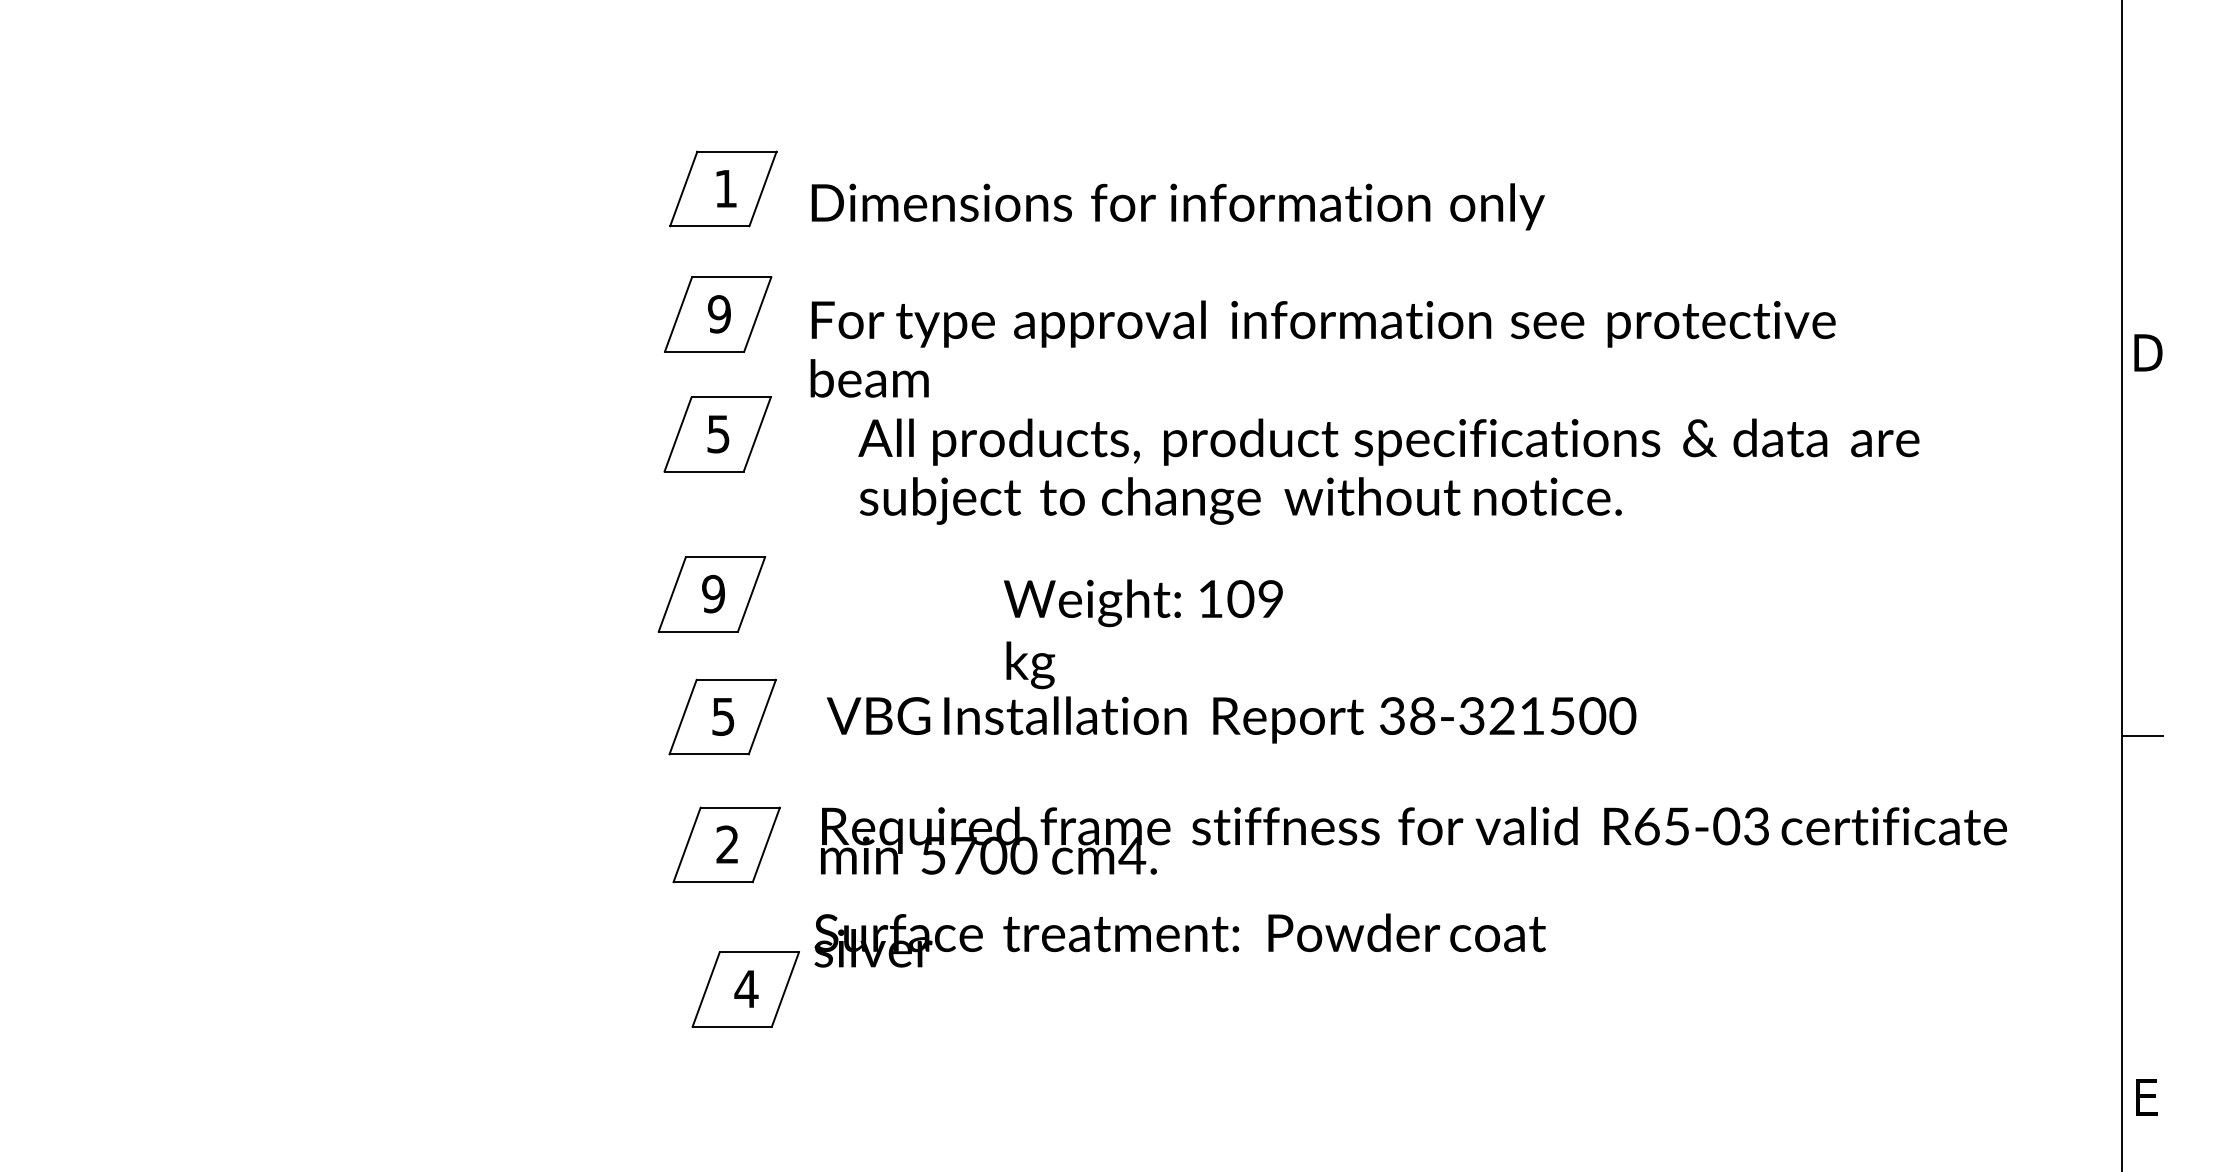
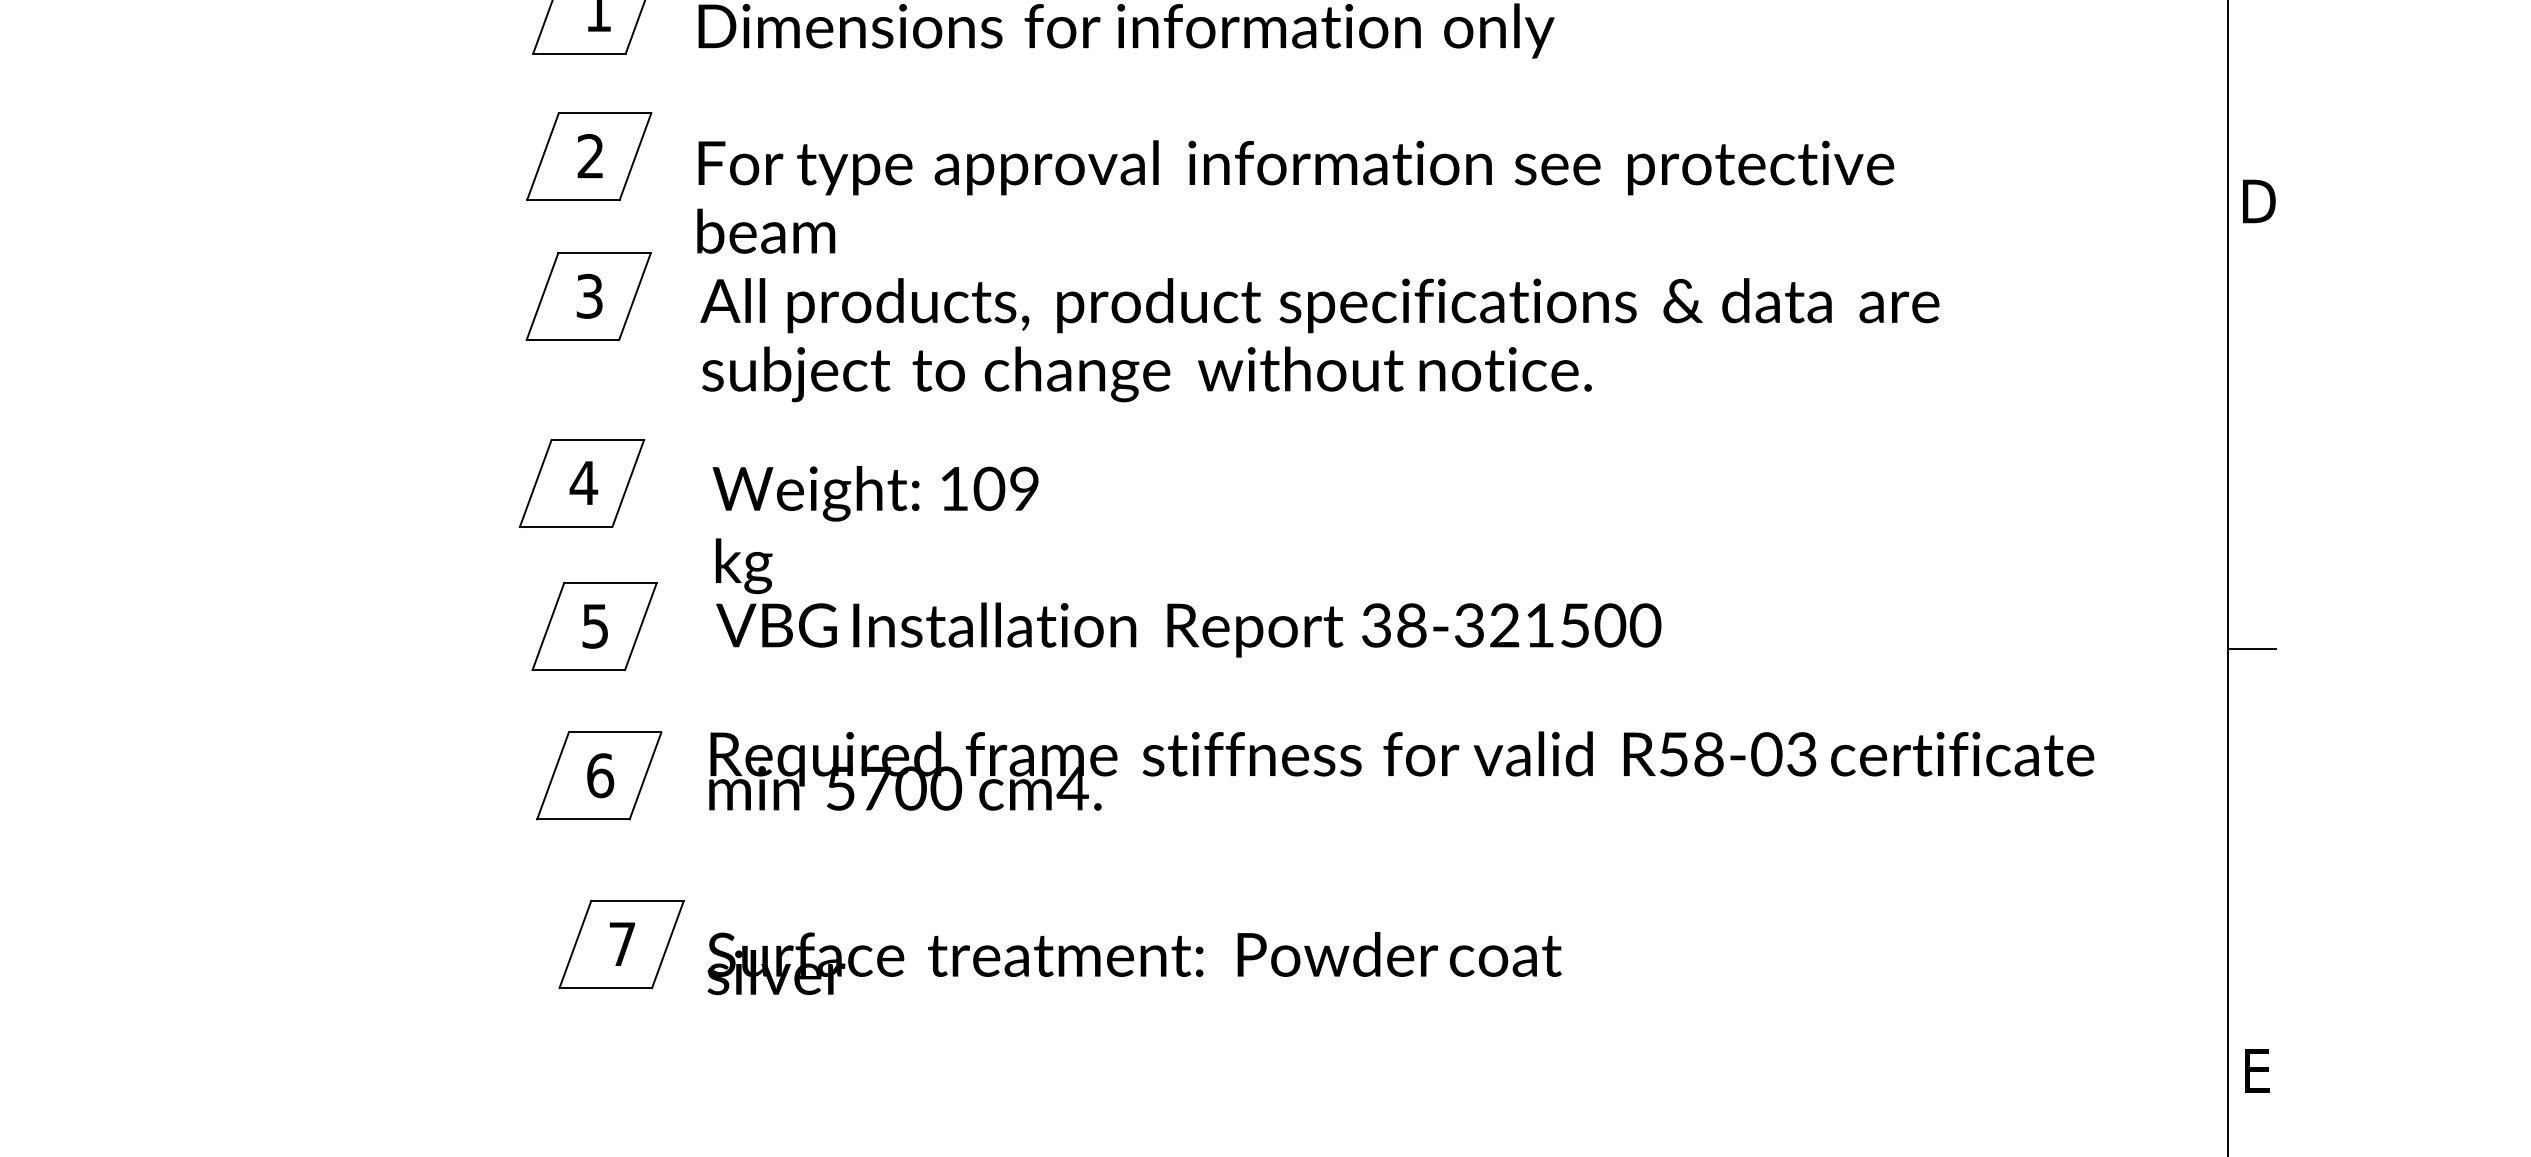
text: (718, 314) -> (589, 156), 9 -> 2
text: (718, 433) -> (589, 295), 5 -> 3
text: (1388, 471) -> (1319, 339), moved
text: (713, 593) -> (583, 482), 9 -> 4
text: (1143, 634) -> (875, 530), moved
text: (1662, 826) -> (1691, 754), R65-03 -> R58-03
text: (727, 844) -> (600, 775), 2 -> 6
text: (1179, 940) -> (1133, 963), moved
text: (746, 988) -> (622, 943), 4 -> 7

